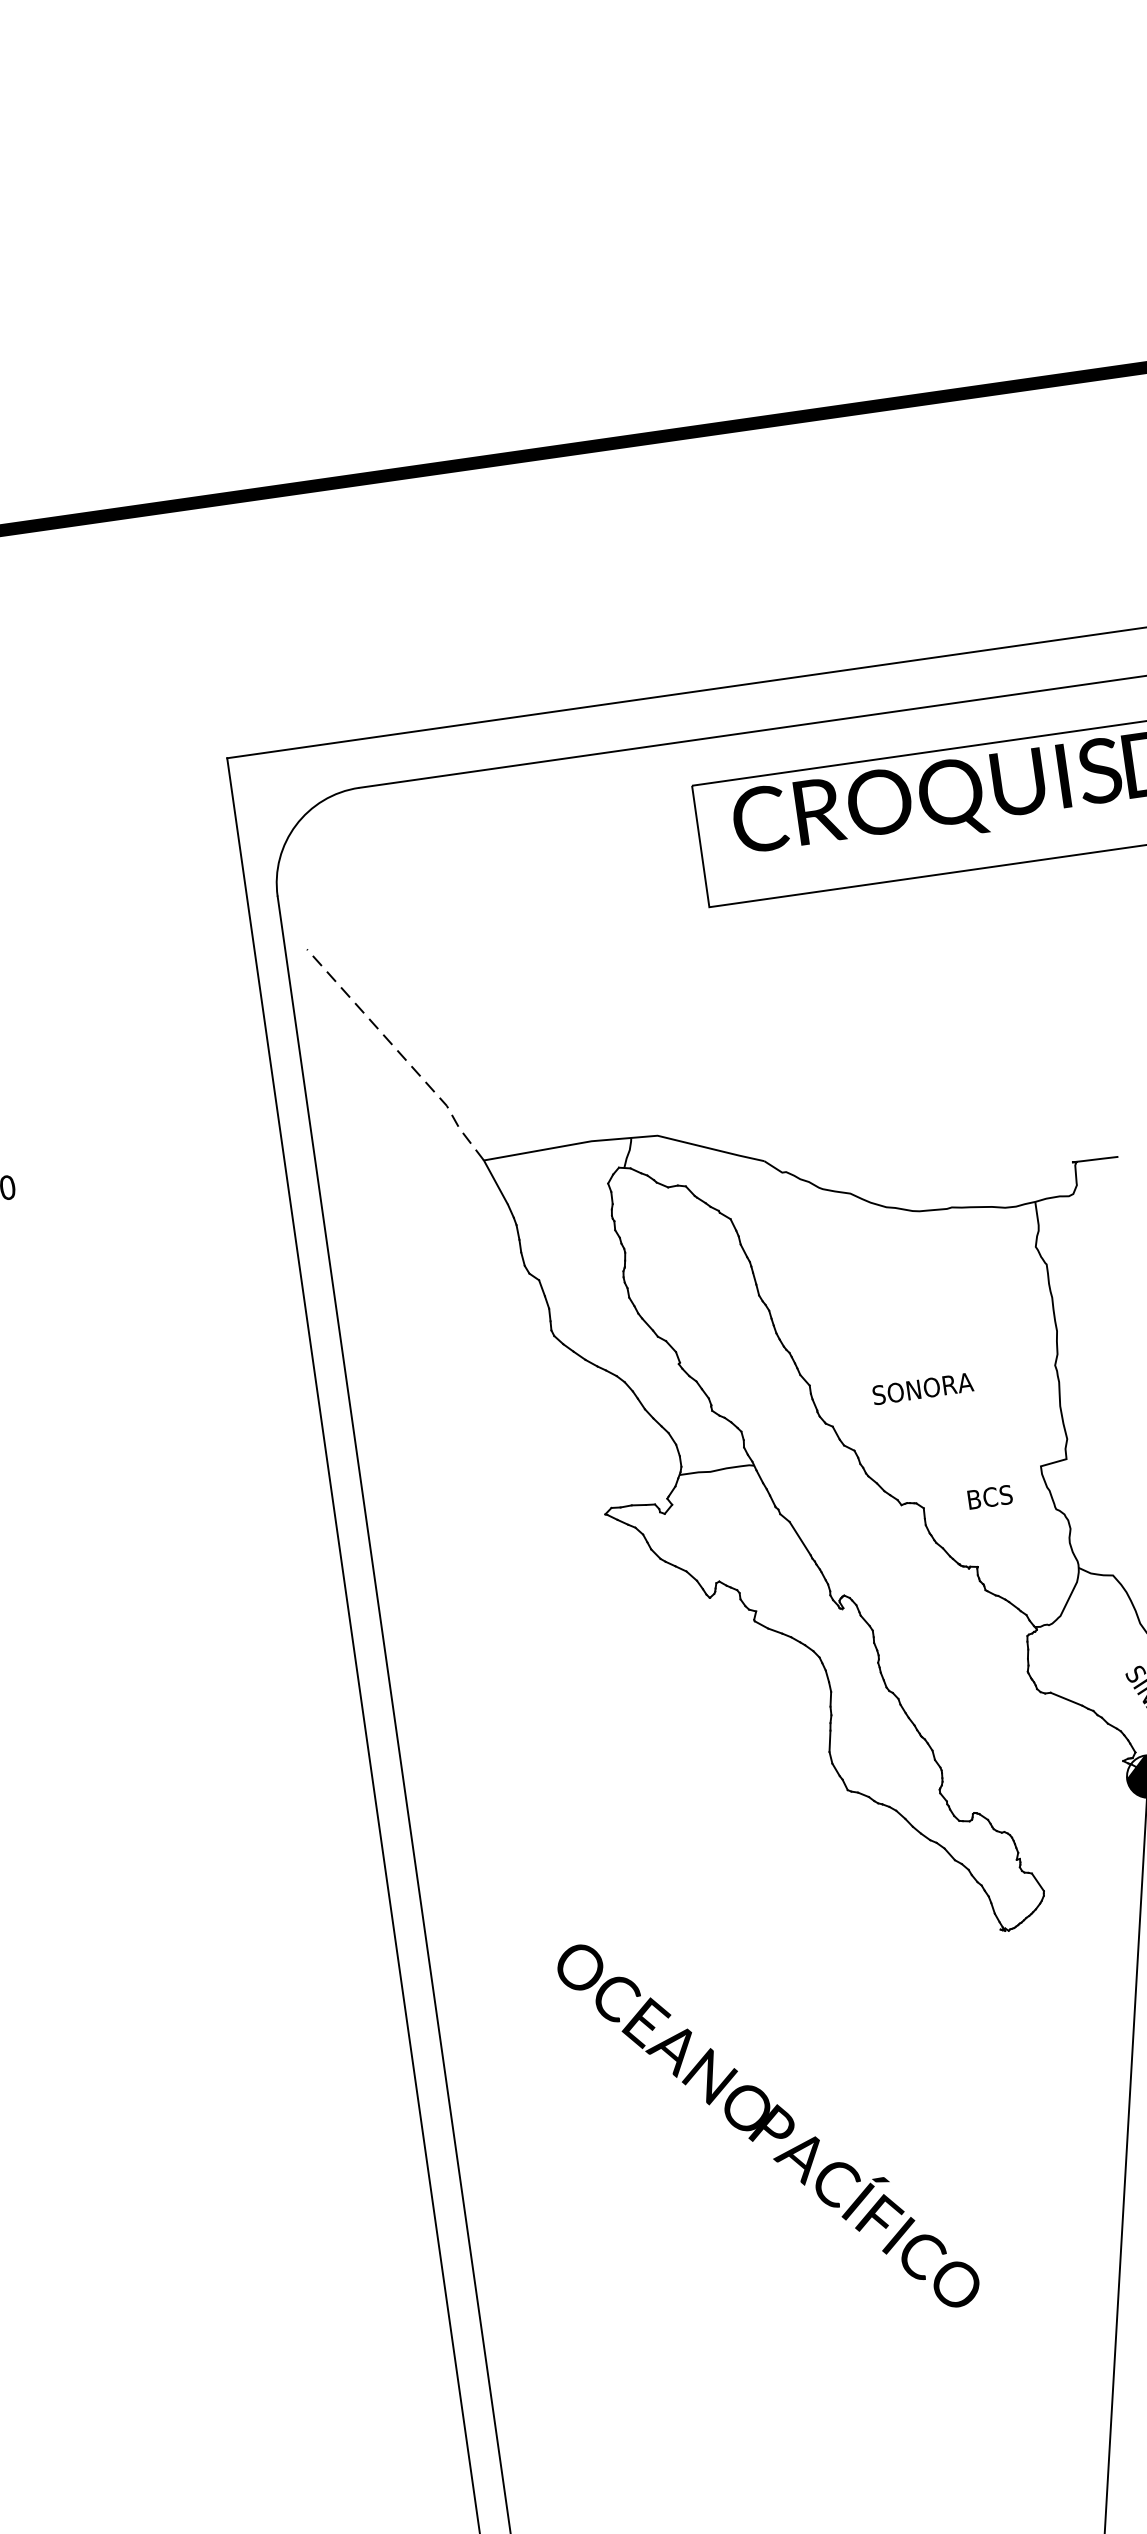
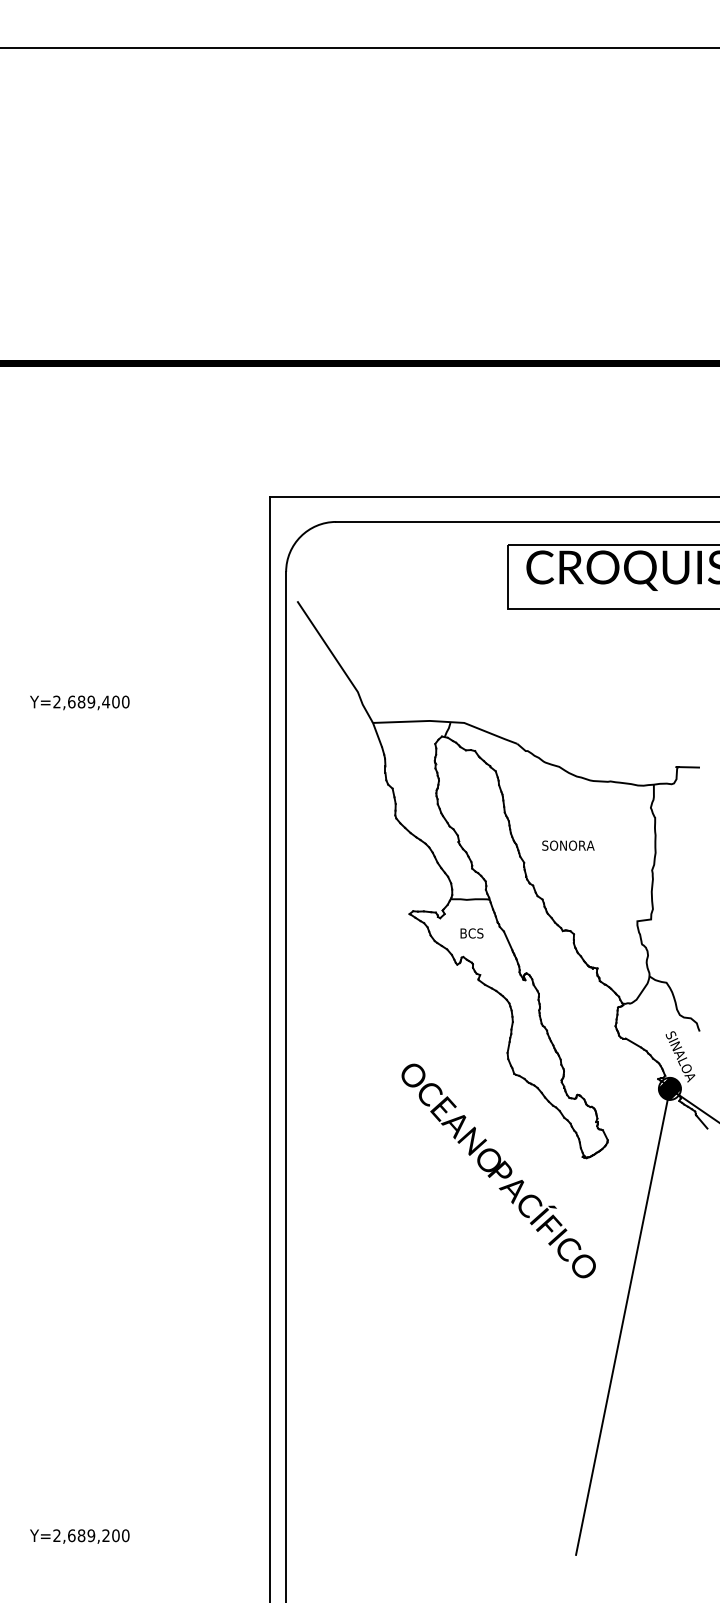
line: (399, 1053) -> (337, 661), dashed -> solid
text: (923, 1388) -> (568, 845), moved
text: (989, 1497) -> (471, 933), moved
text: (767, 2125) -> (498, 1170), moved

